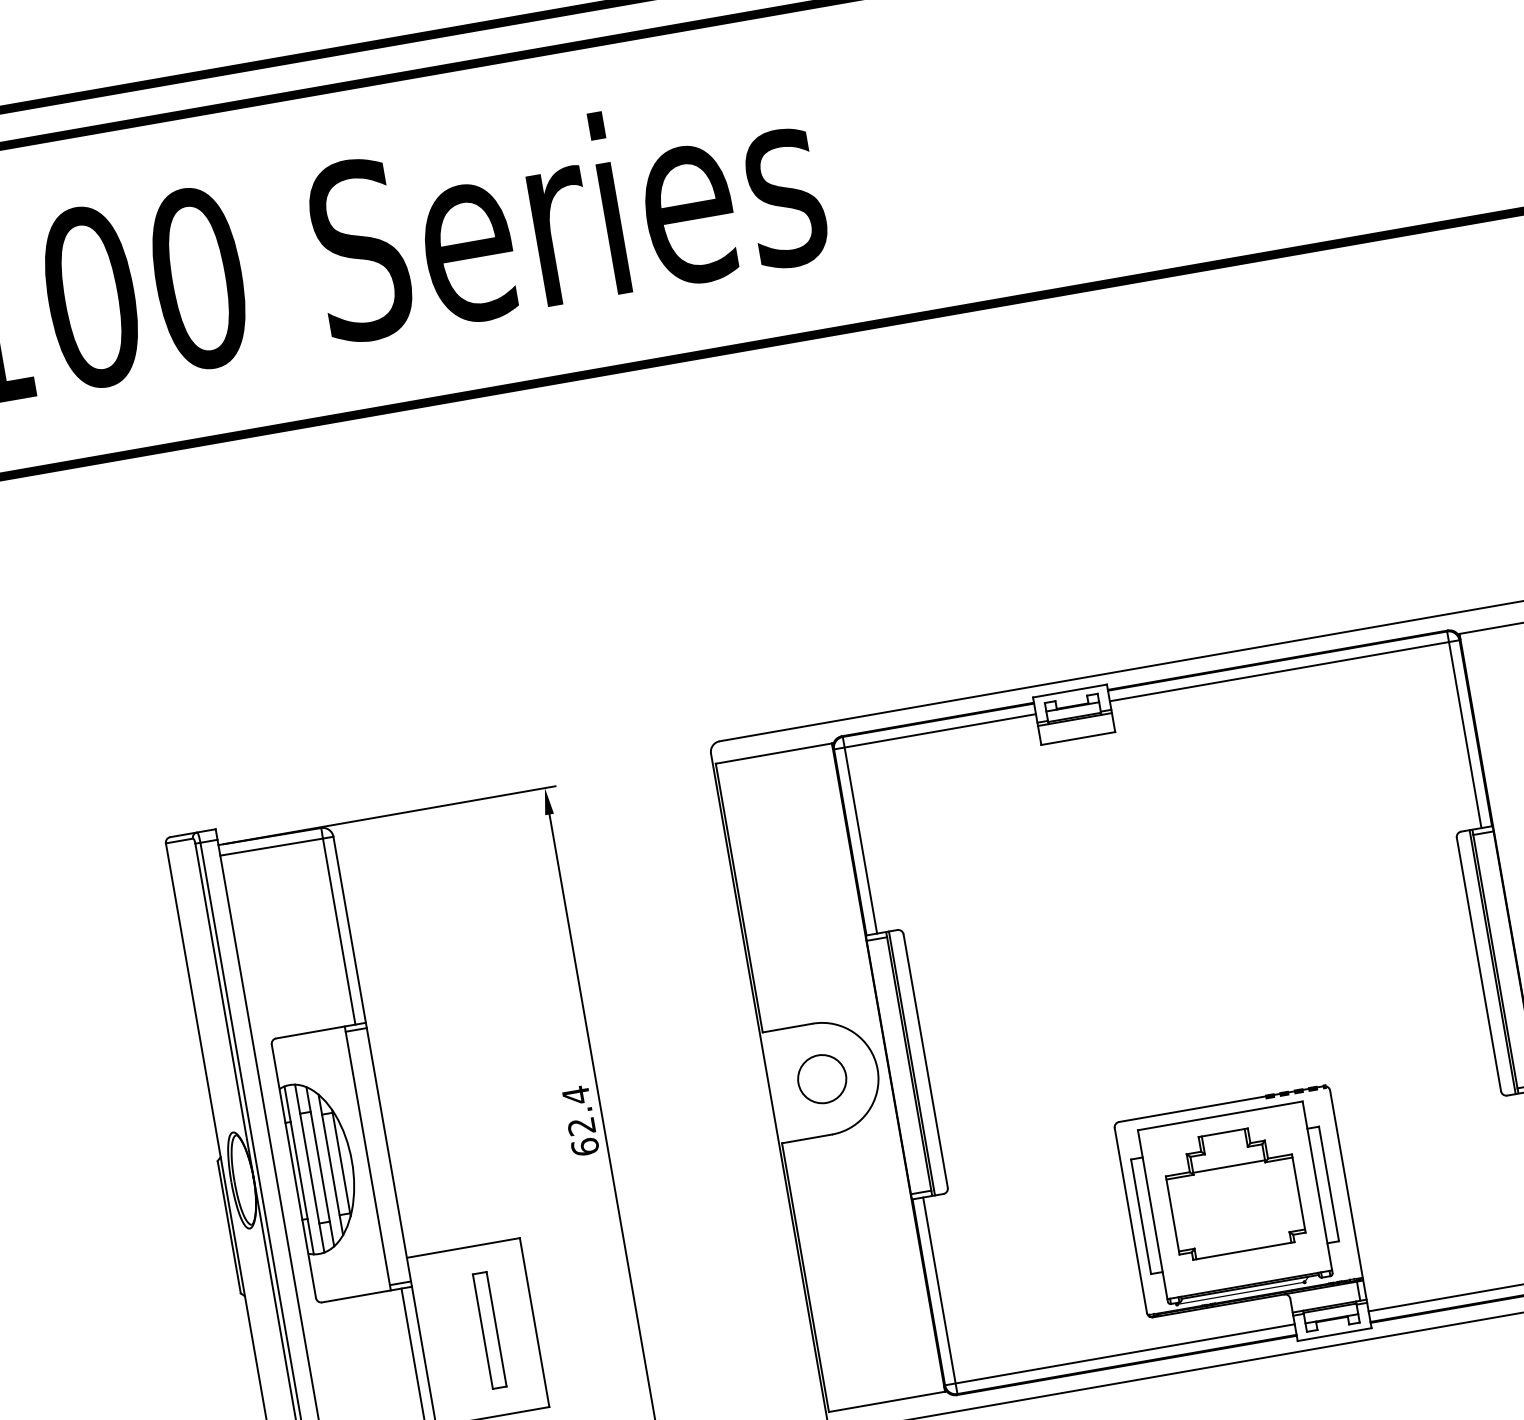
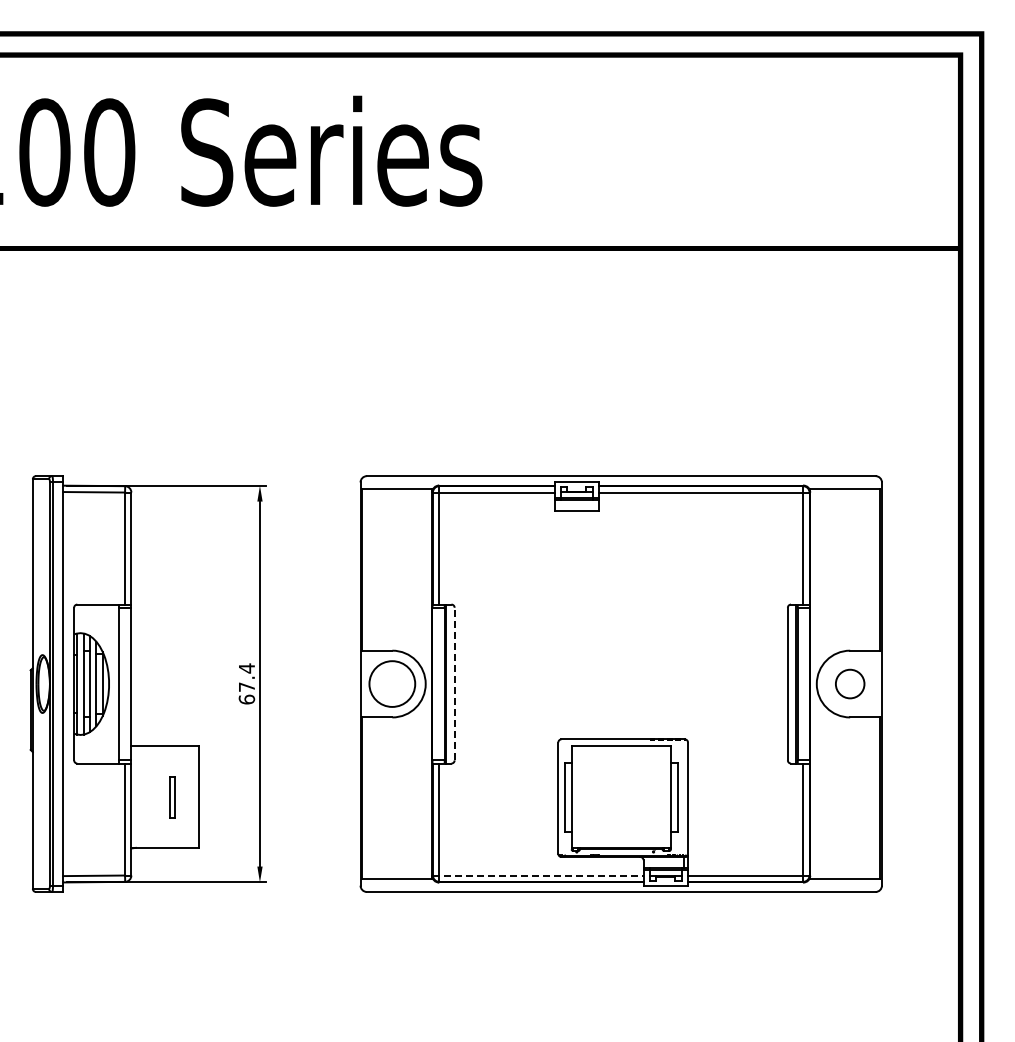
line: (925, 1060) -> (454, 683), solid -> dashed
circle: (822, 1078) -> (392, 683), size x1.6
text: (580, 1125) -> (246, 686), 62.4 -> 67.4
part: (1232, 1191) -> (620, 791), removed
part: (490, 1331) -> (172, 797), size x0.6
line: (1120, 1354) -> (538, 875), solid -> dashed

